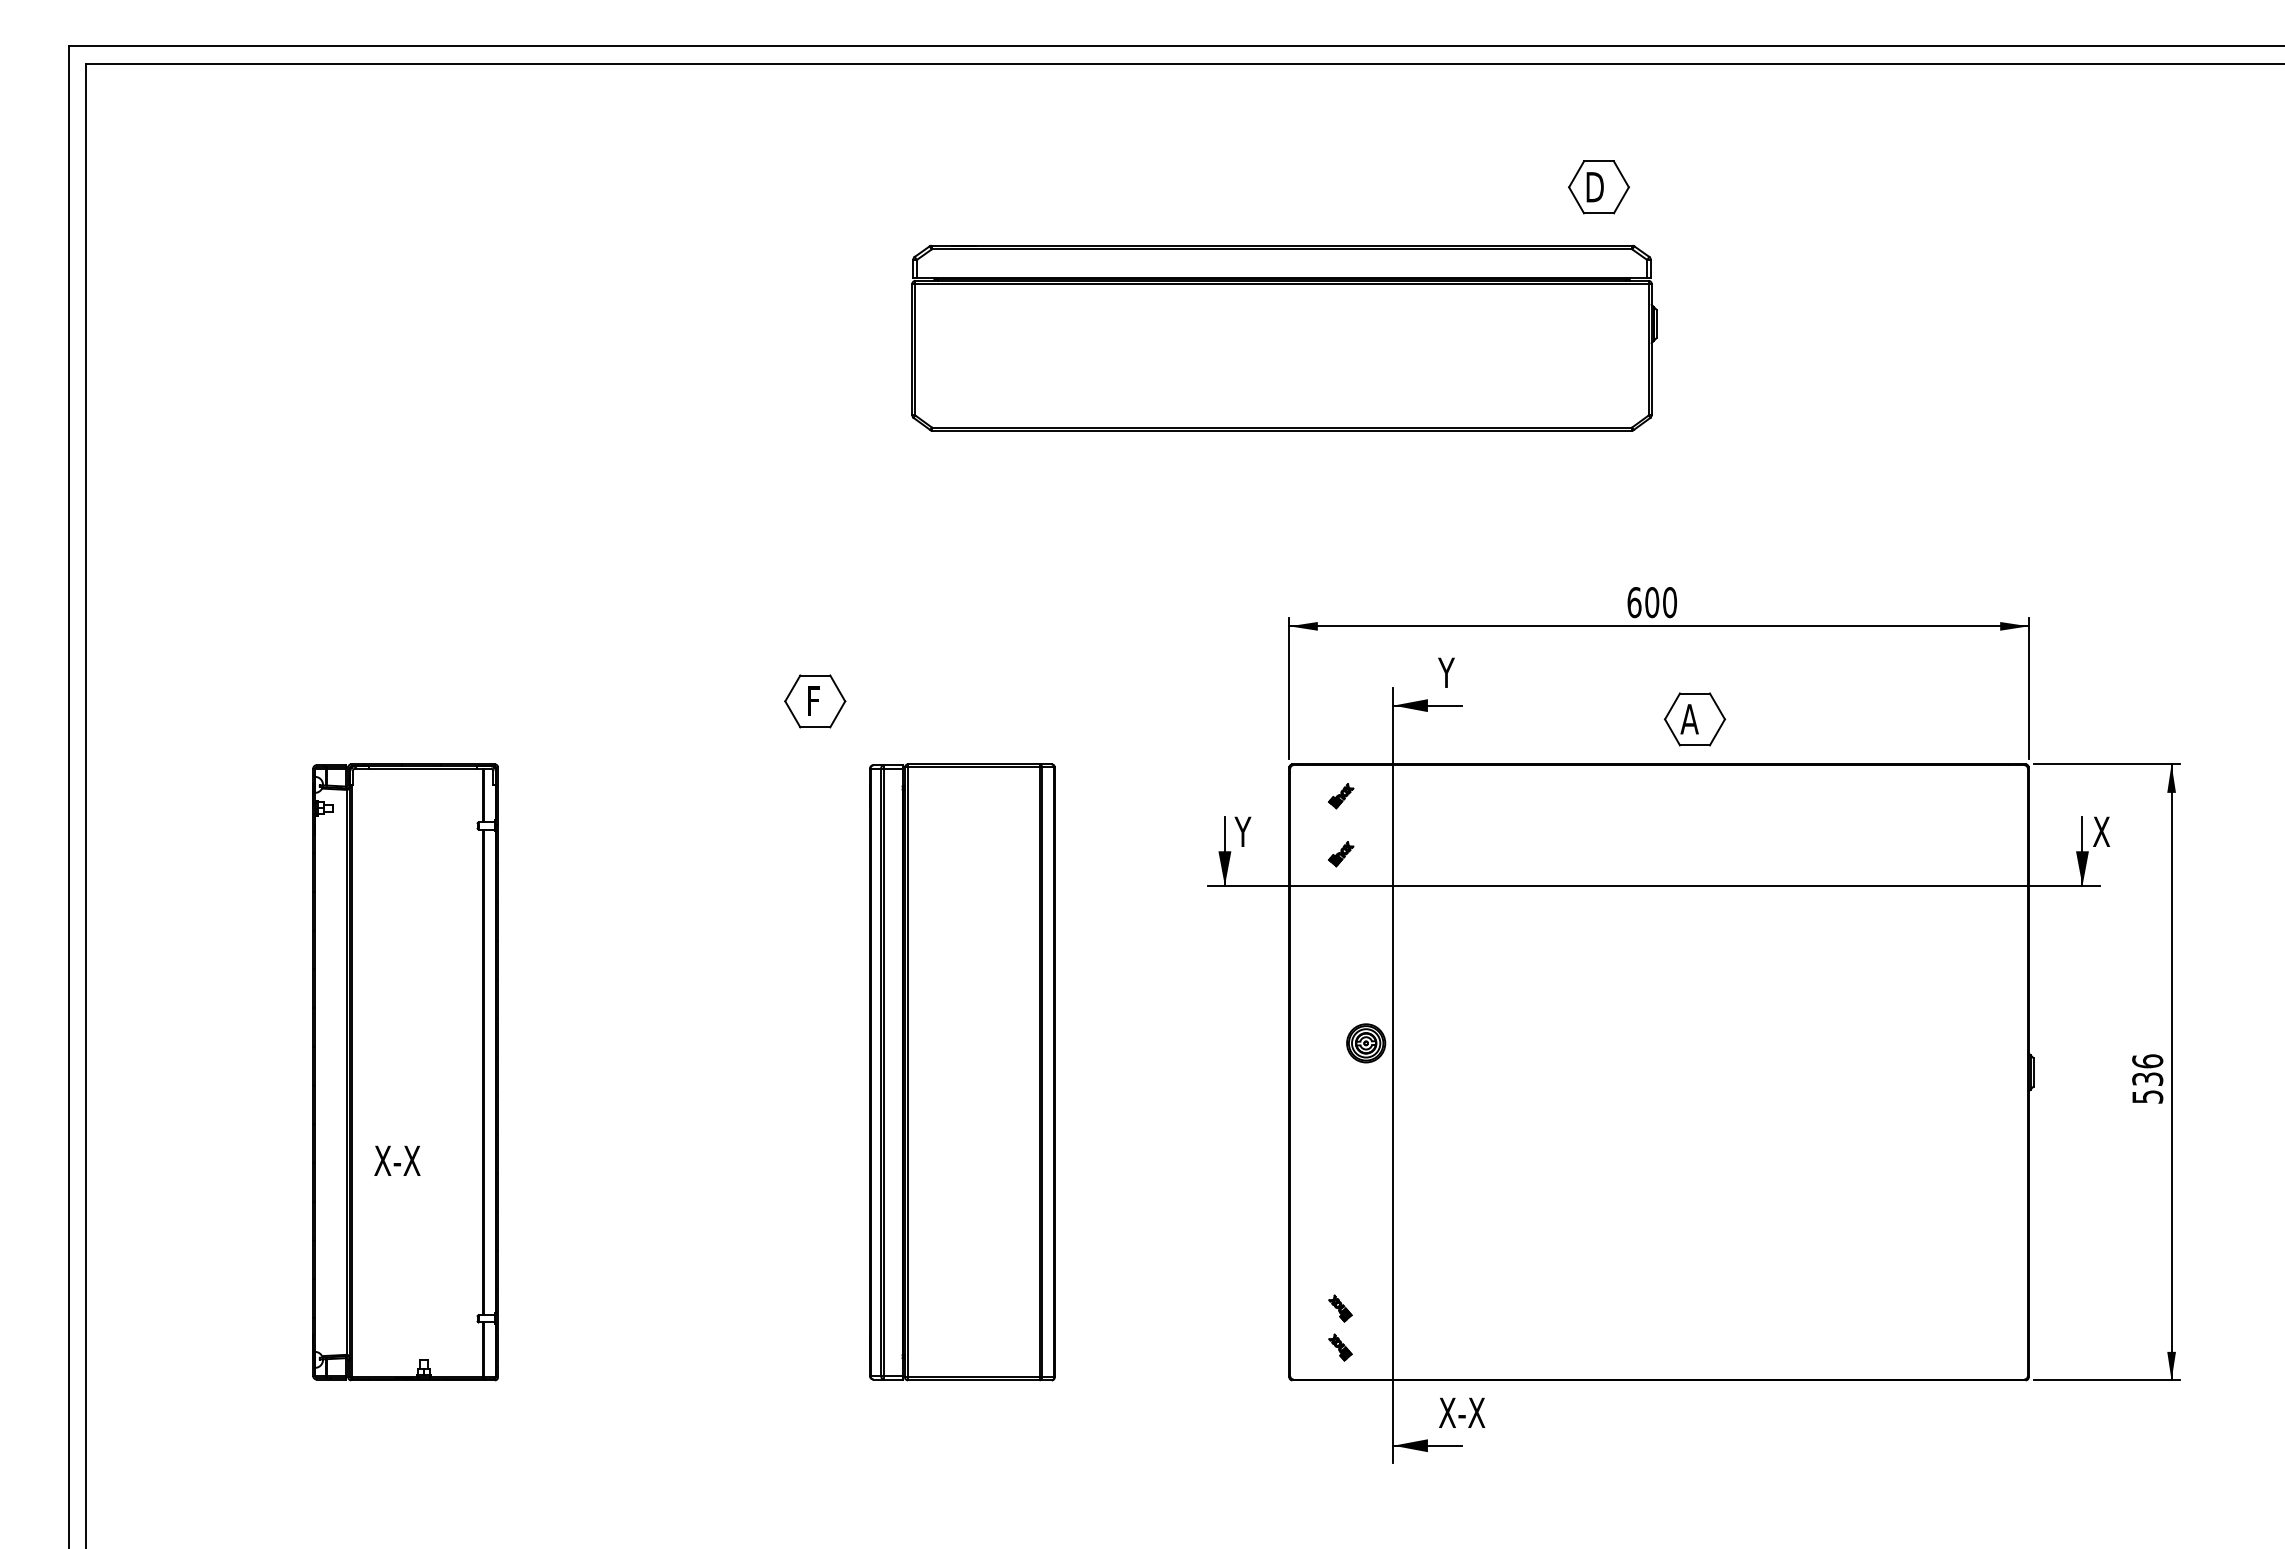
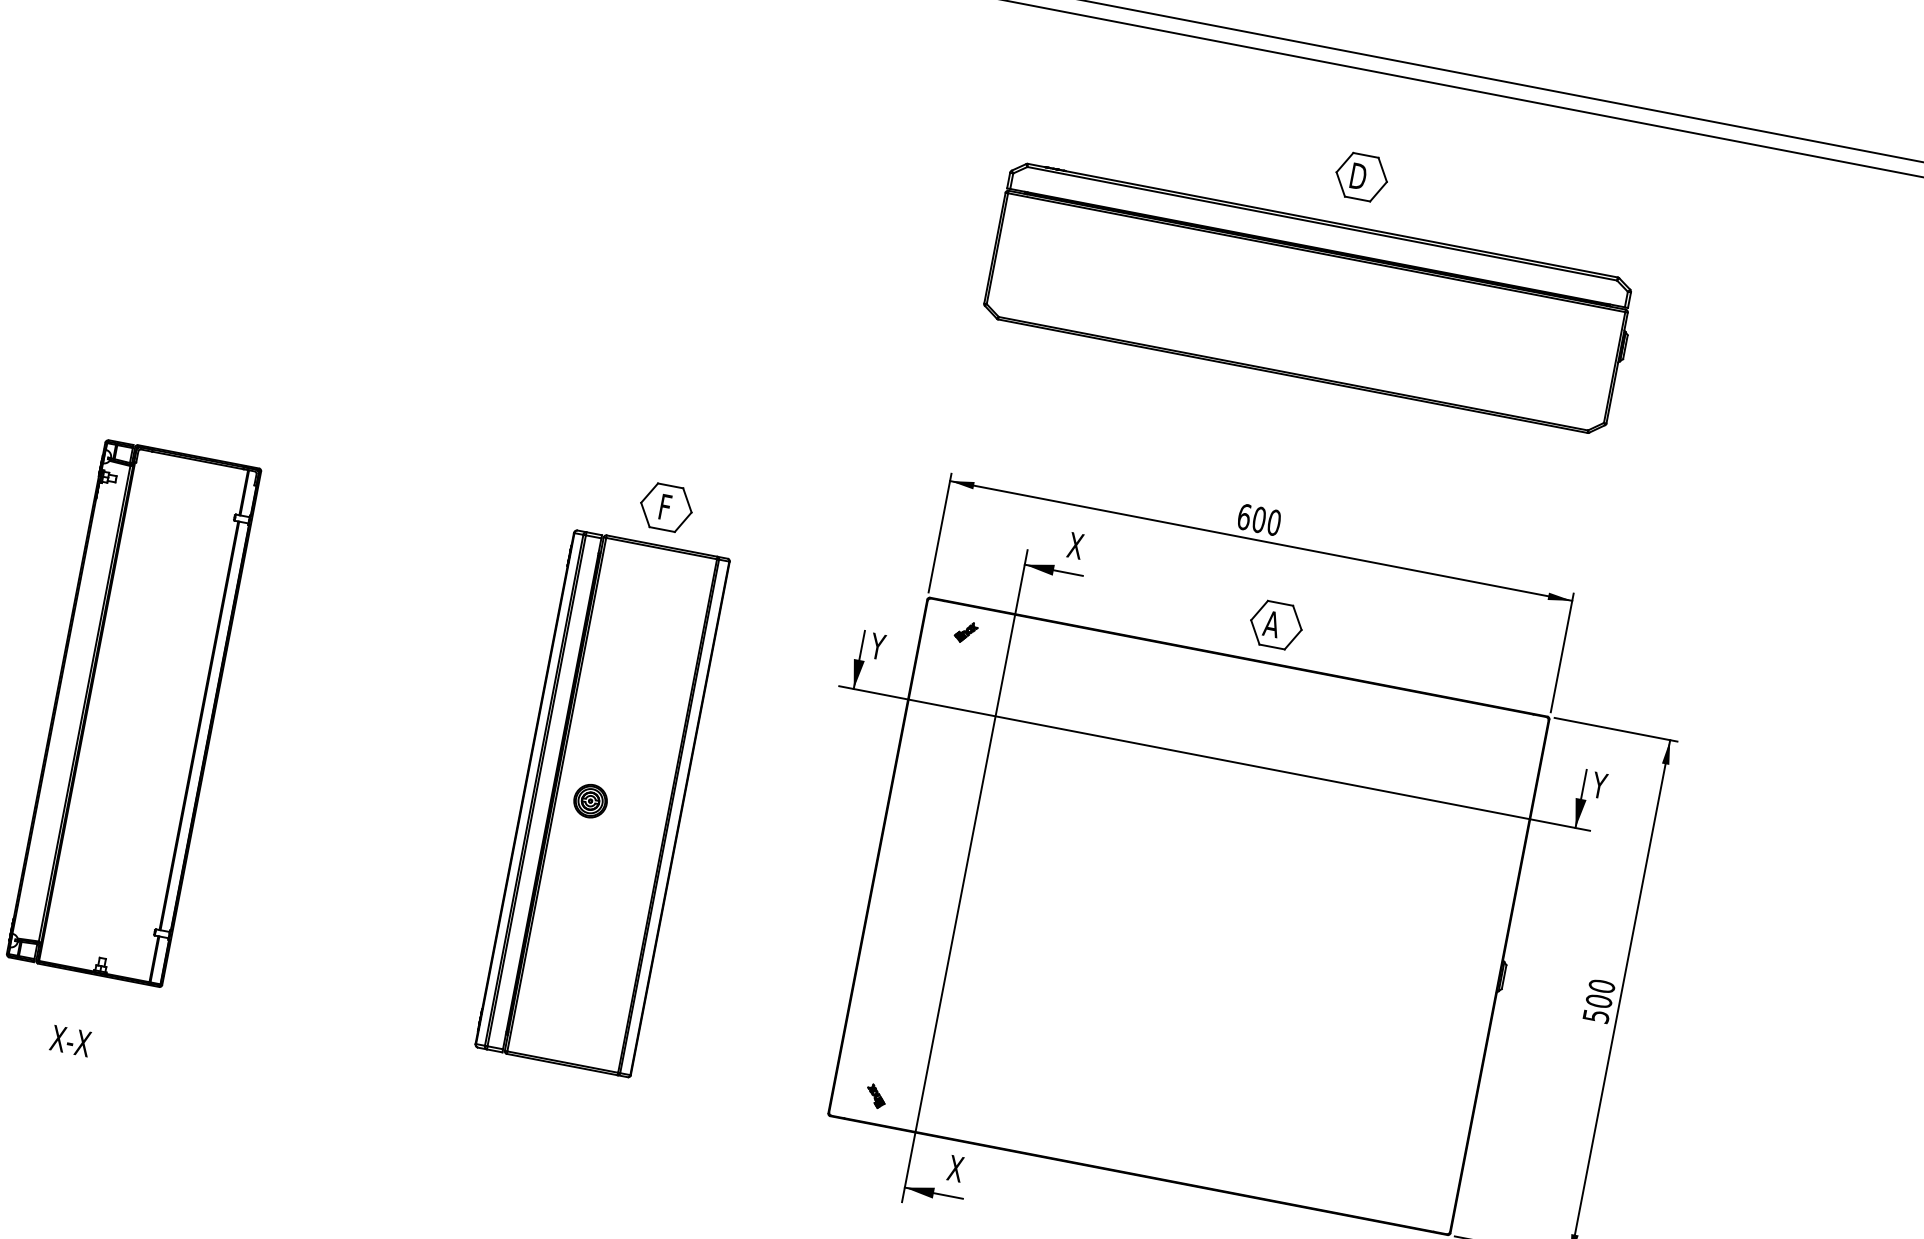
part: (1598, 187) -> (1361, 177), moved
part: (1284, 337) -> (1310, 298), moved
text: (1446, 672) -> (1074, 545), Y -> X
part: (815, 701) -> (666, 507), moved
text: (2100, 831) -> (1599, 785), X -> Y
part: (1341, 854) -> (956, 681), removed
part: (1366, 1043) -> (590, 801), moved
text: (2147, 1070) -> (1600, 993), 536 -> 500
text: (397, 1160) -> (70, 1040), moved
part: (1340, 1308) -> (882, 1063), removed
text: (1471, 1412) -> (975, 1172), X-X -> X

